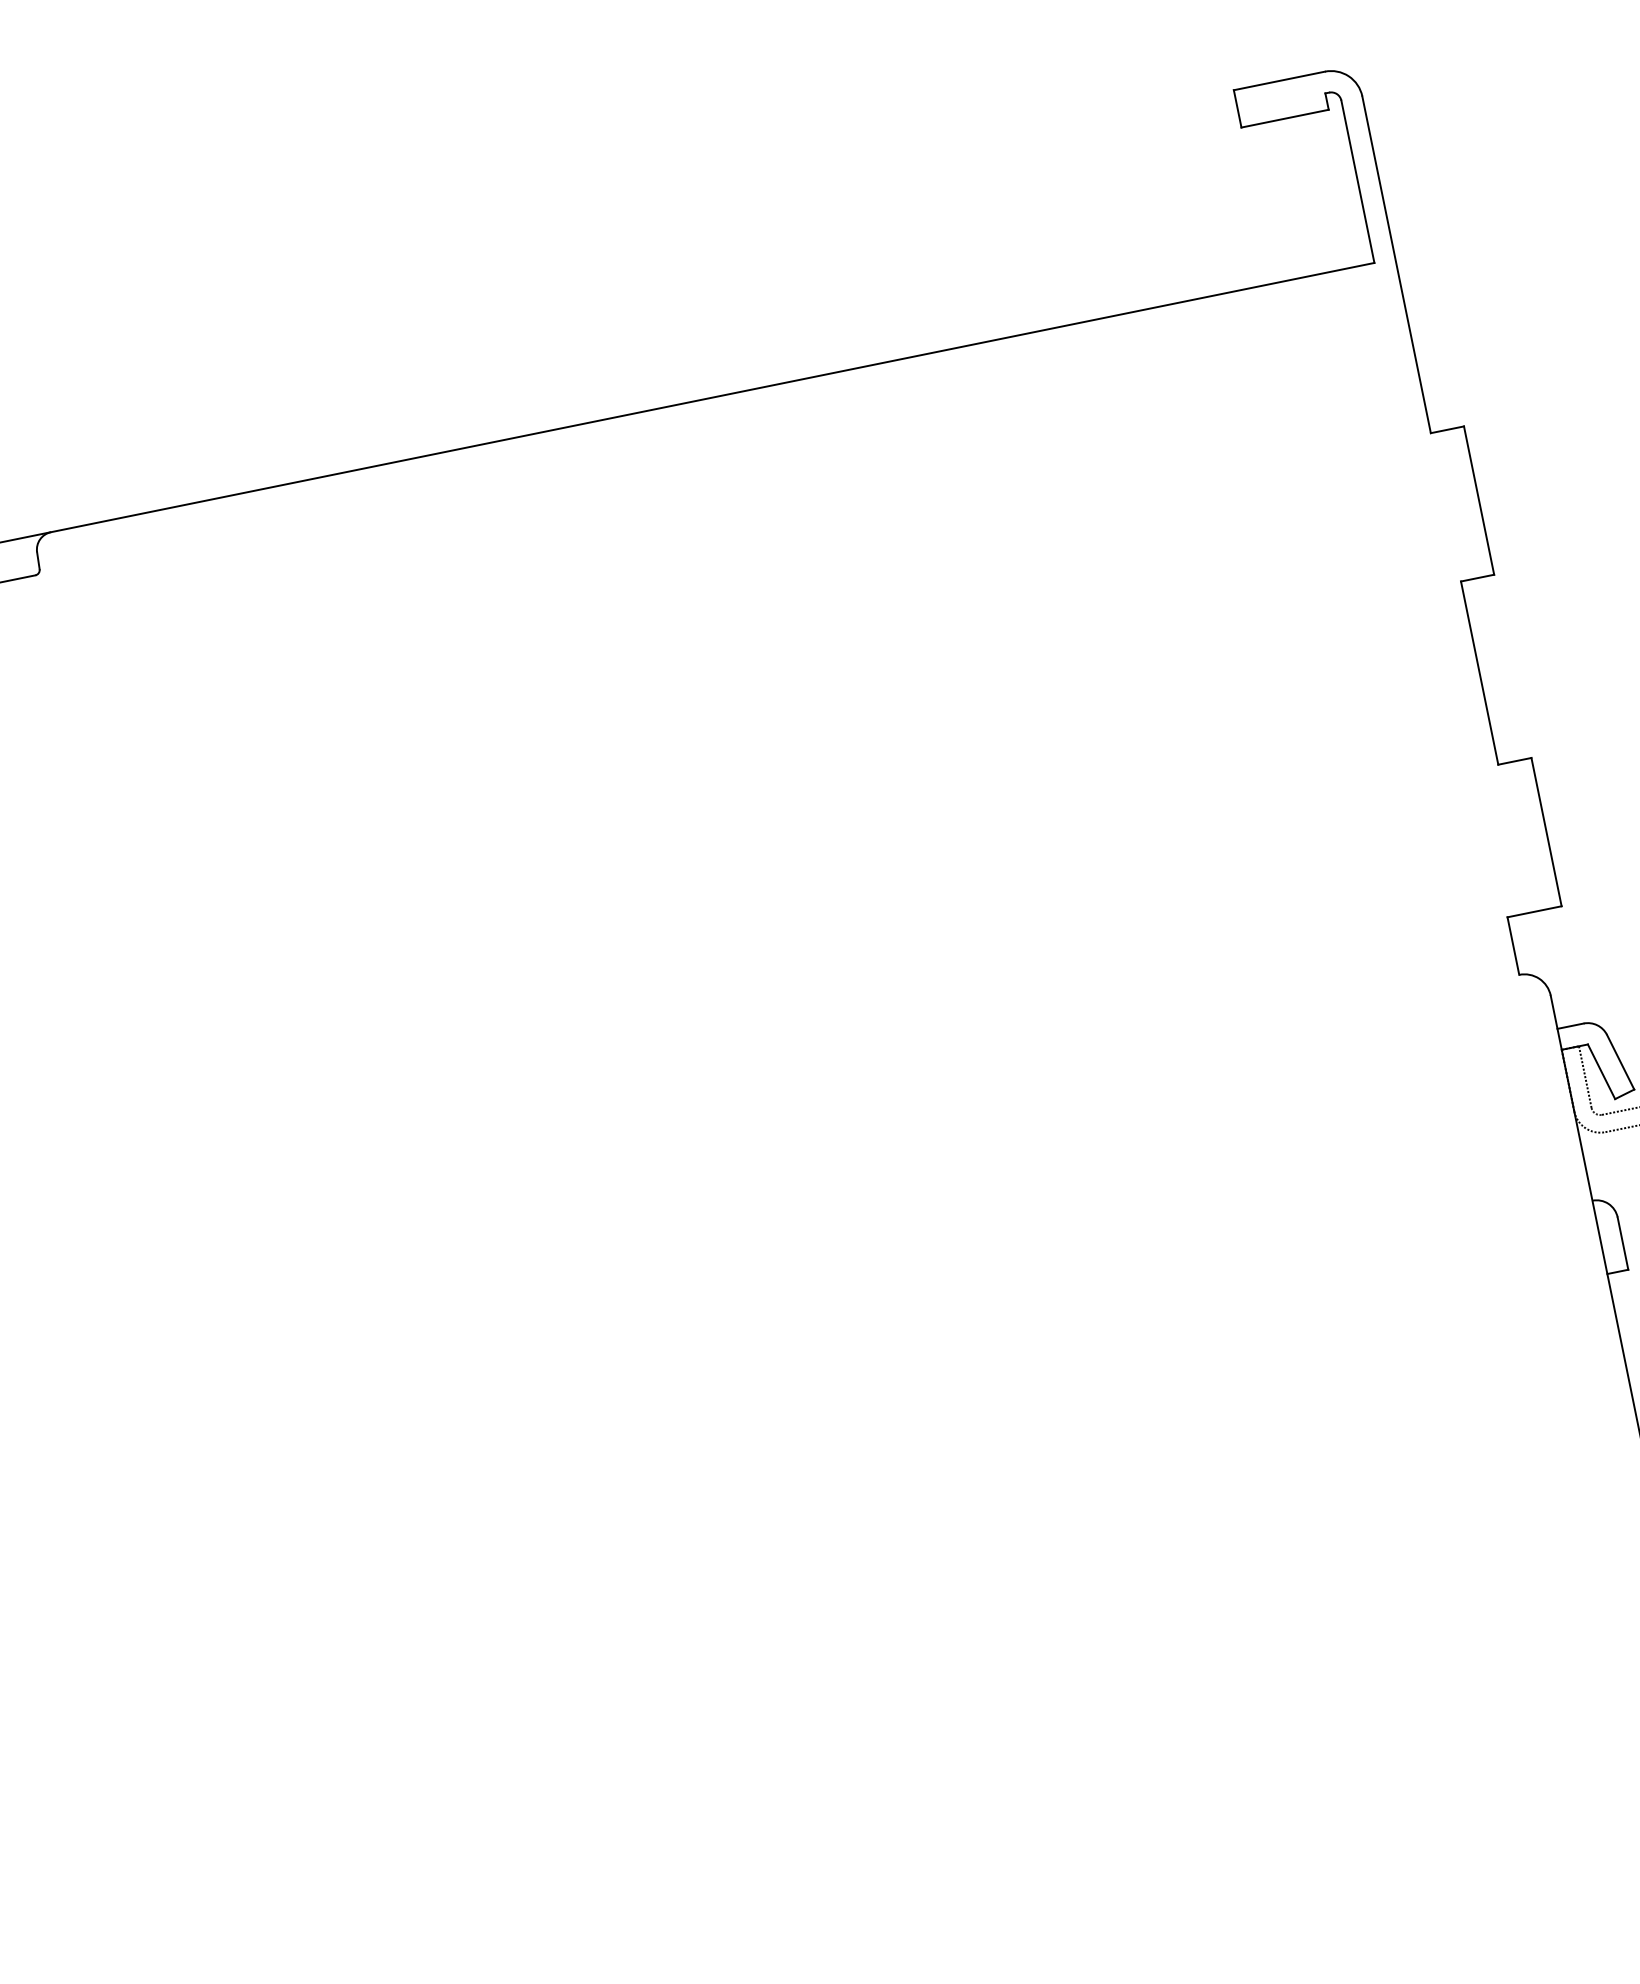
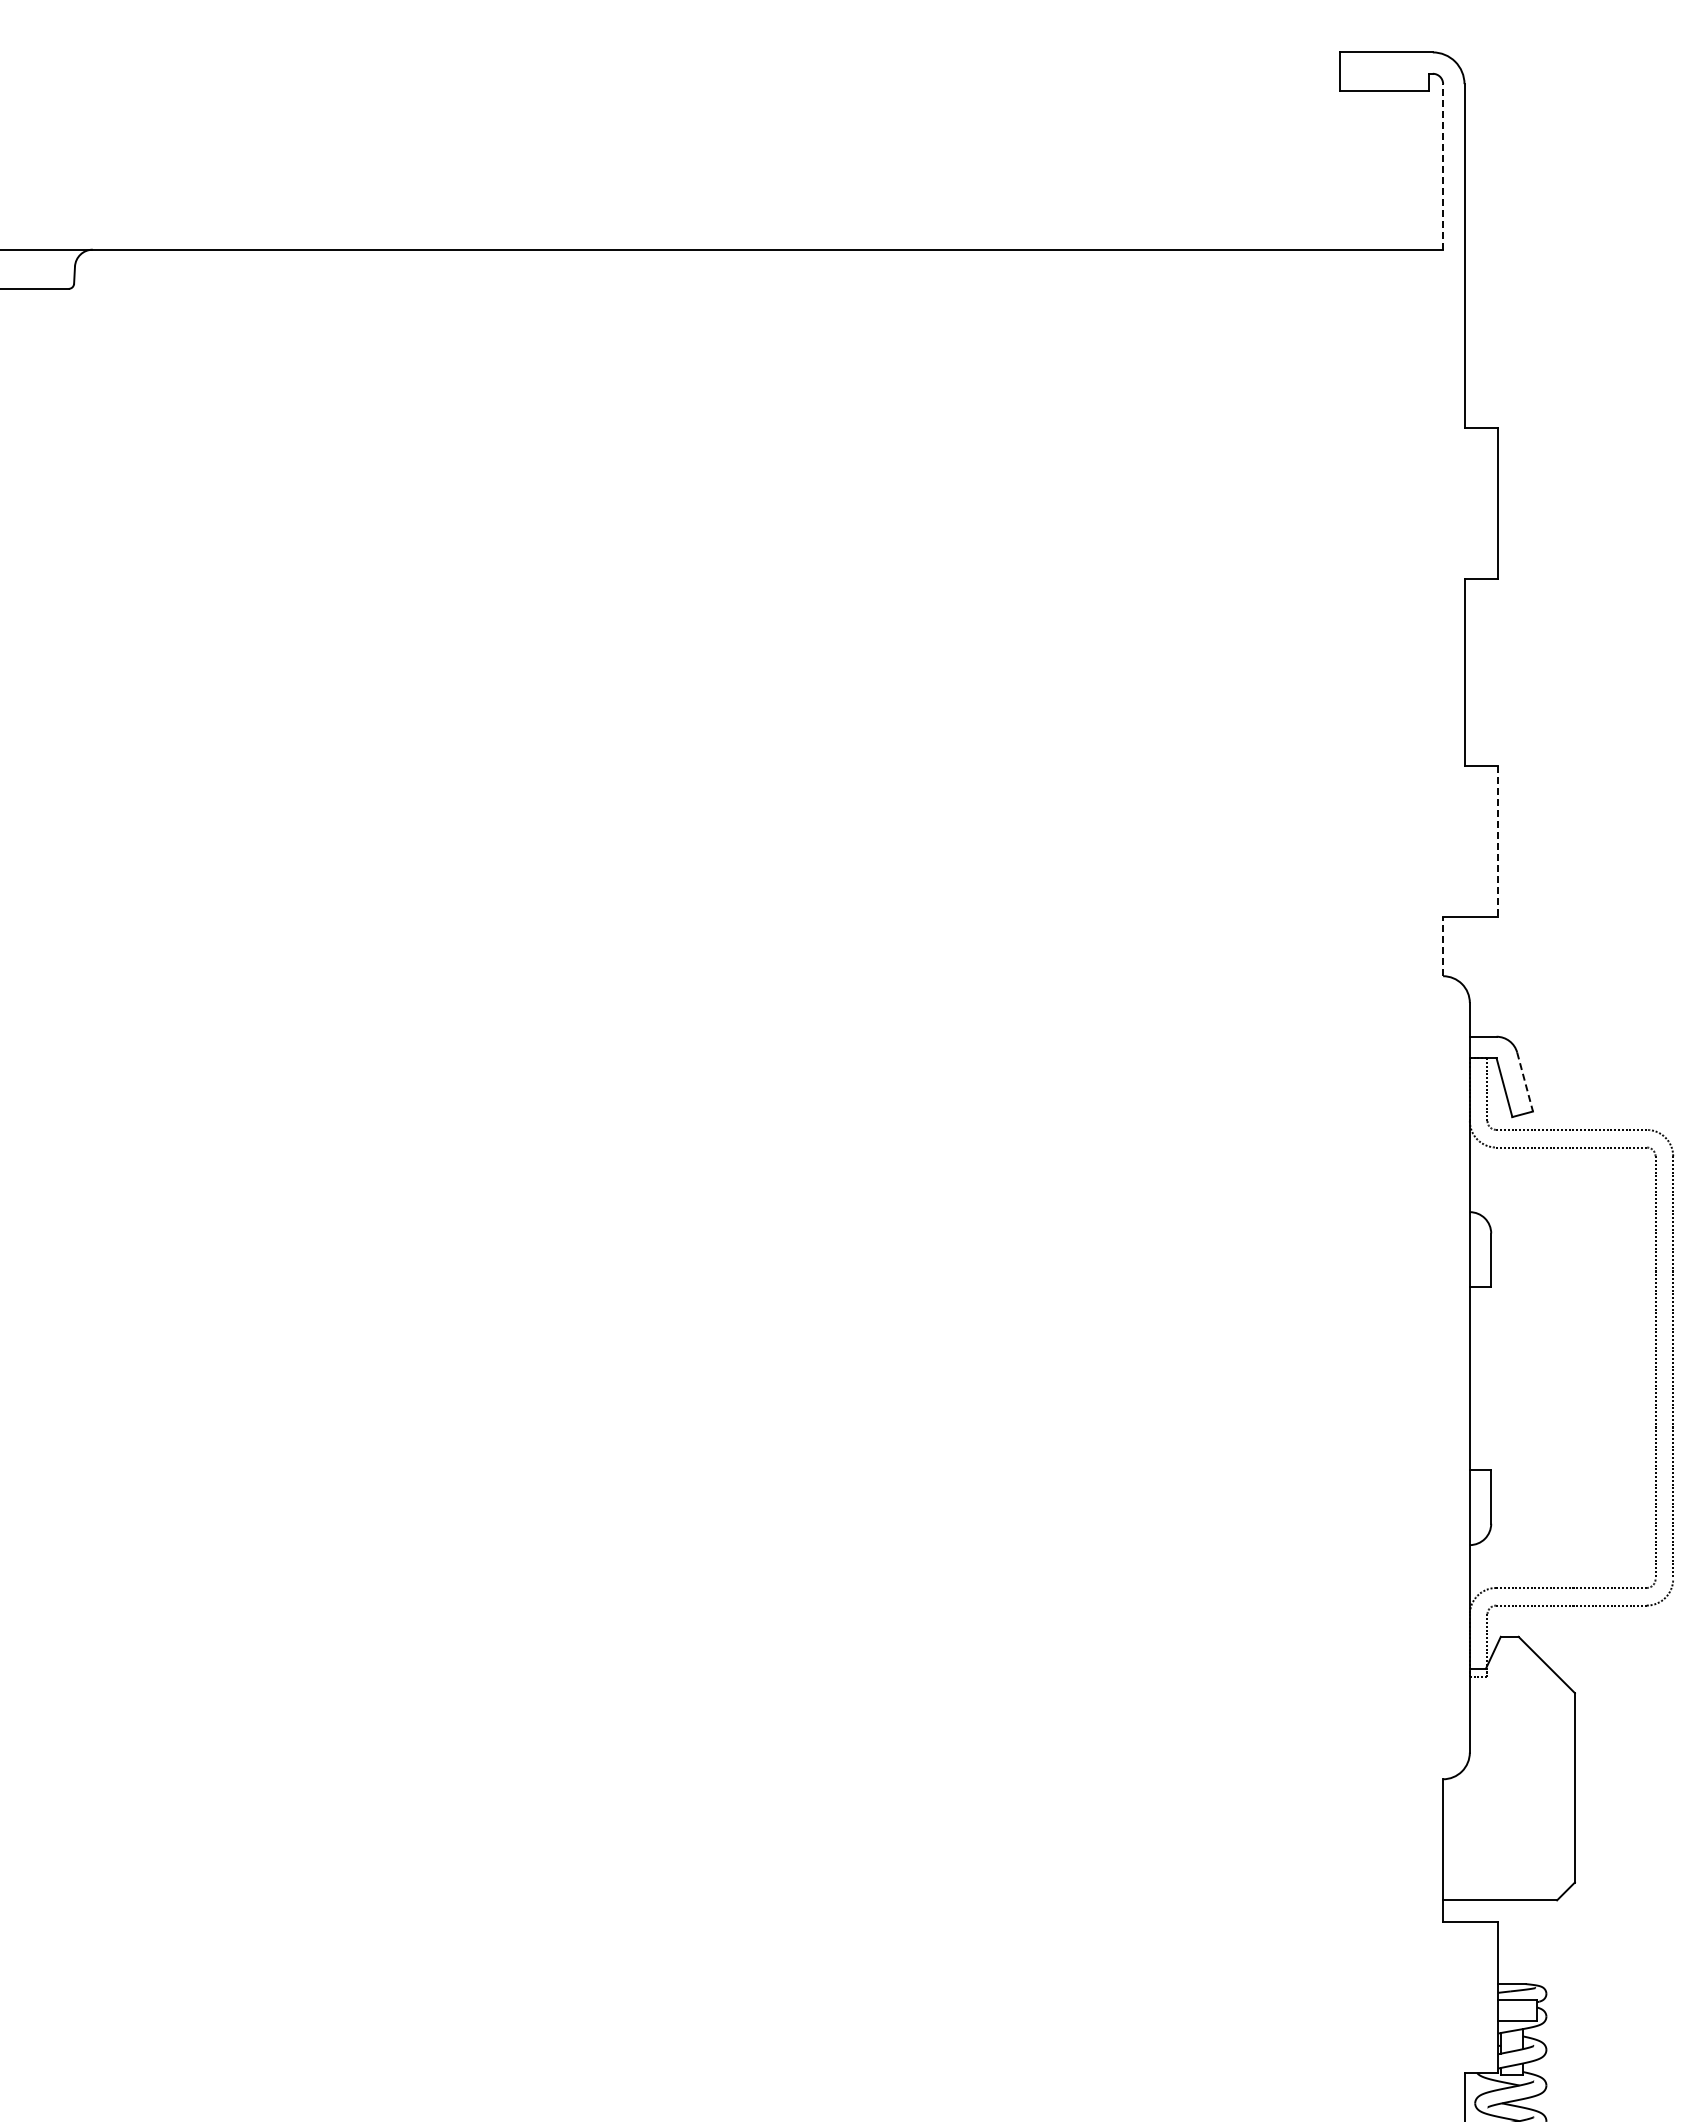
line: (1358, 181) -> (1443, 166), solid -> dashed
line: (1546, 831) -> (1498, 841), solid -> dashed
line: (1513, 945) -> (1443, 946), solid -> dashed
line: (1621, 1062) -> (1525, 1082), solid -> dashed

